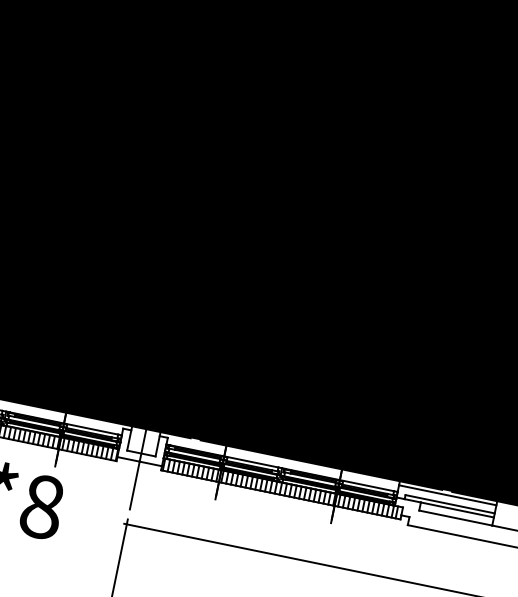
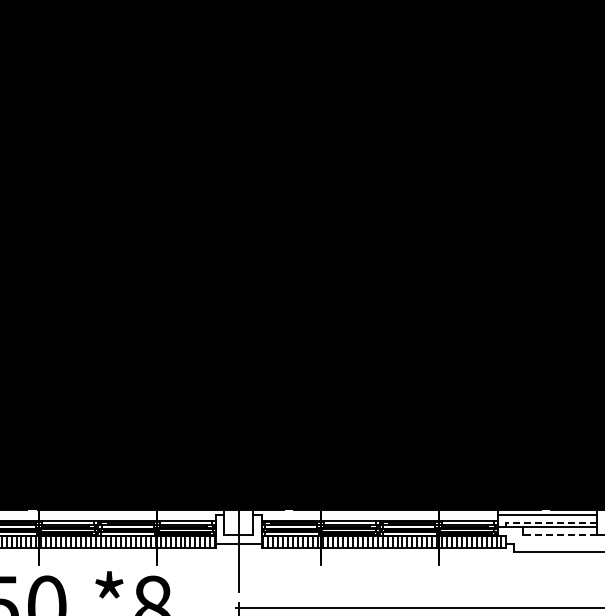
line: (450, 503) -> (551, 522), solid -> dashed
line: (455, 518) -> (559, 535), solid -> dashed

